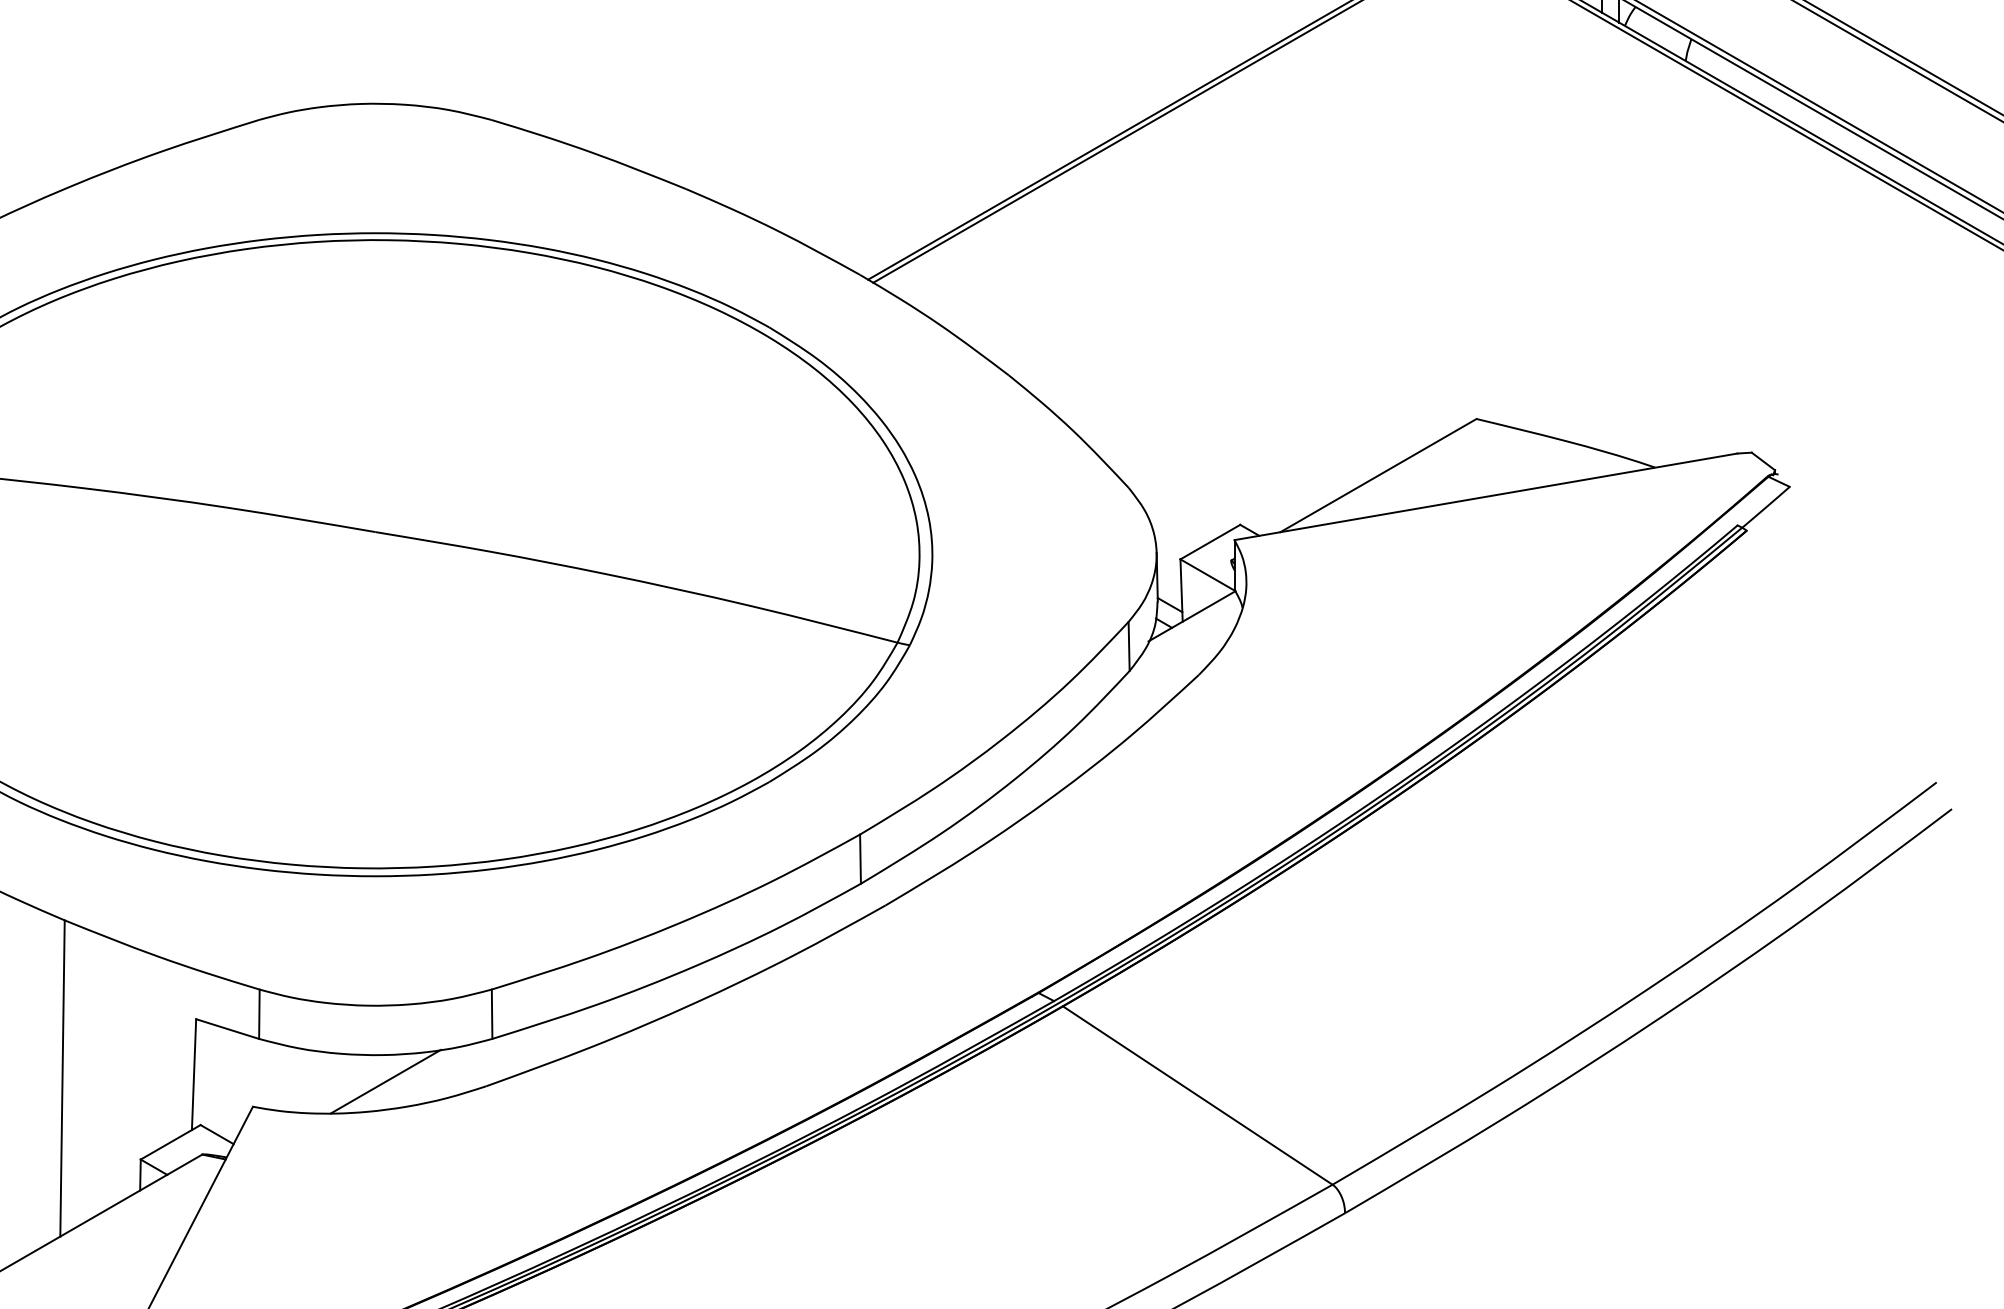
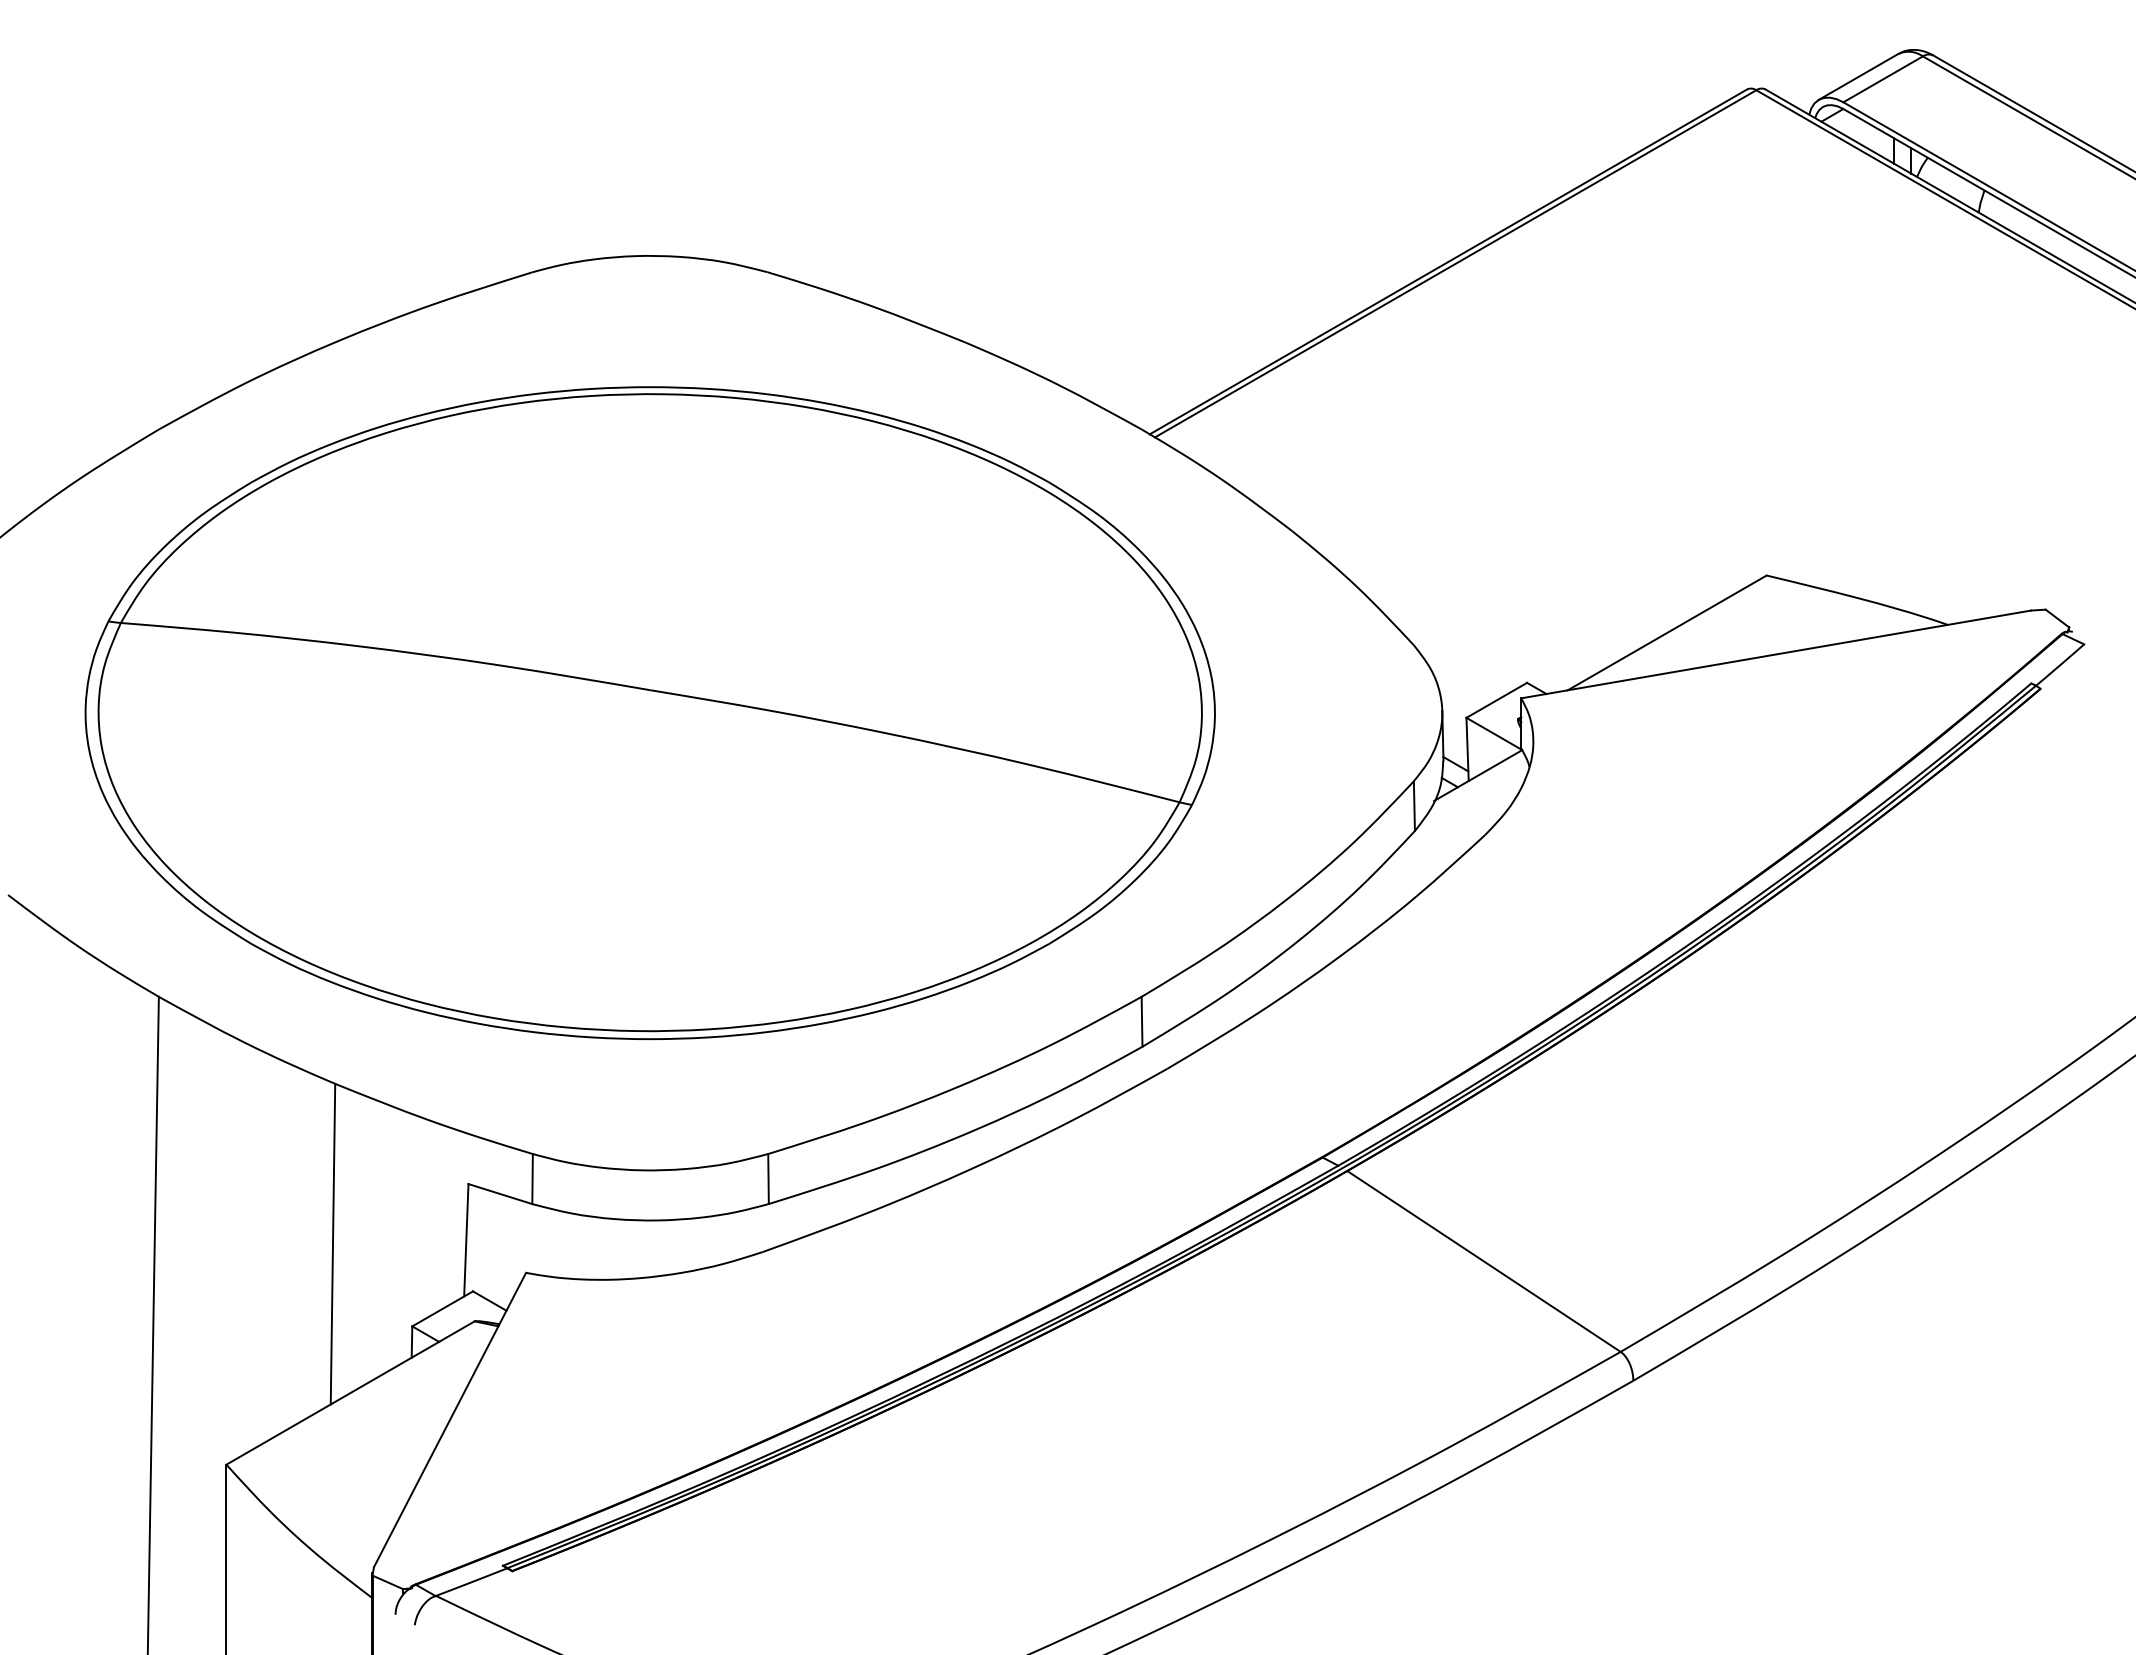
line: (385, 1081) -> (660, 1247), removed

